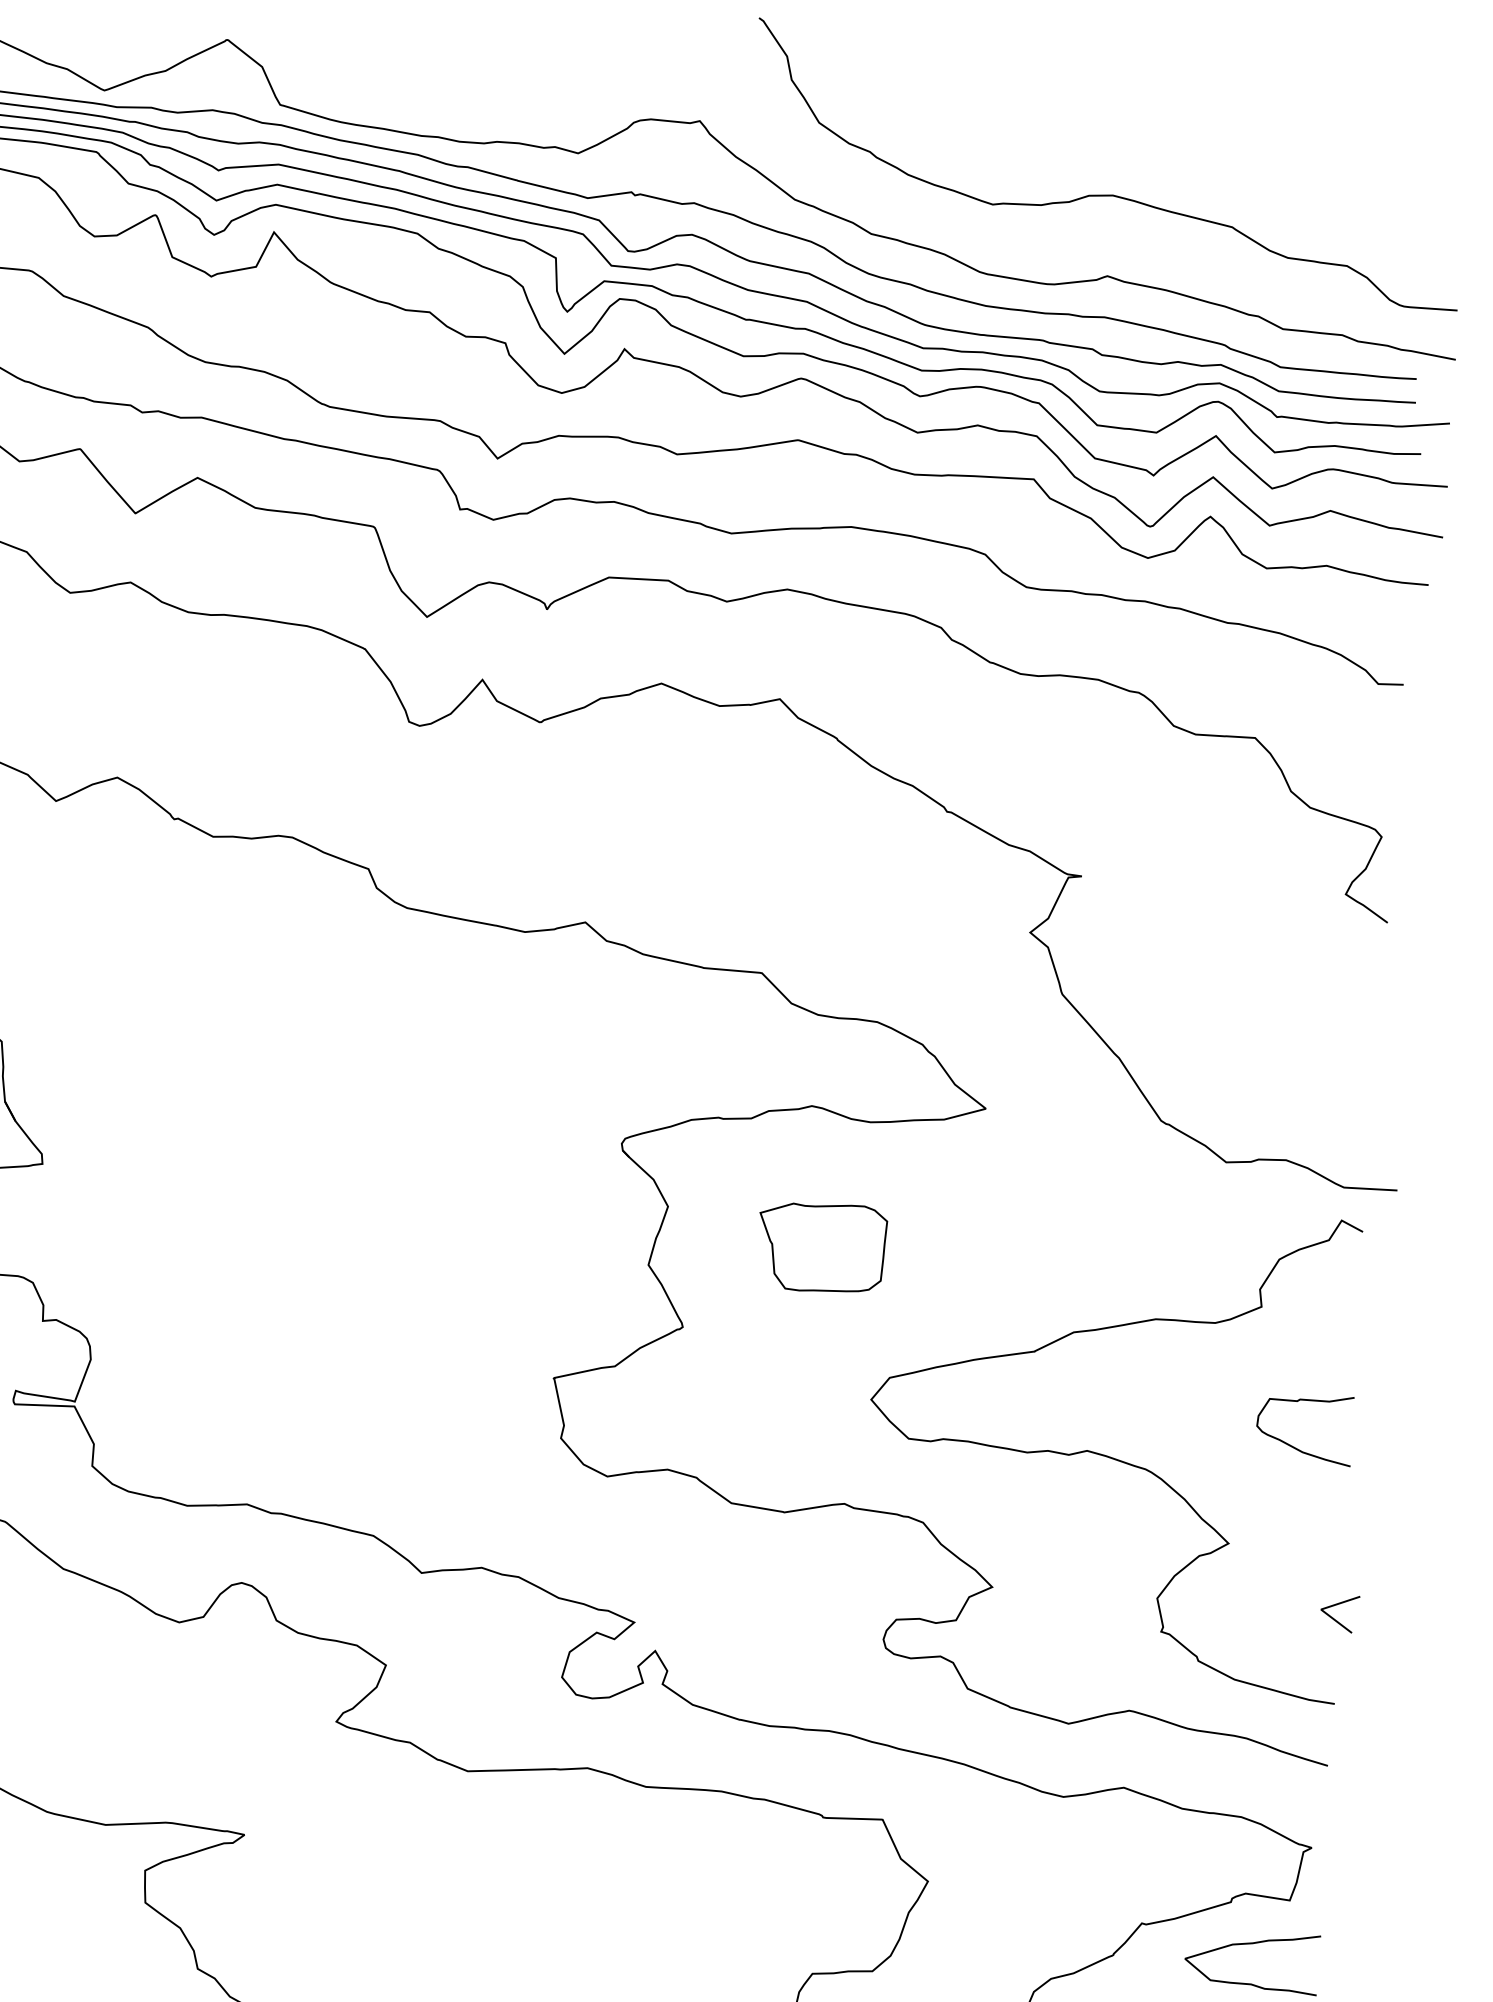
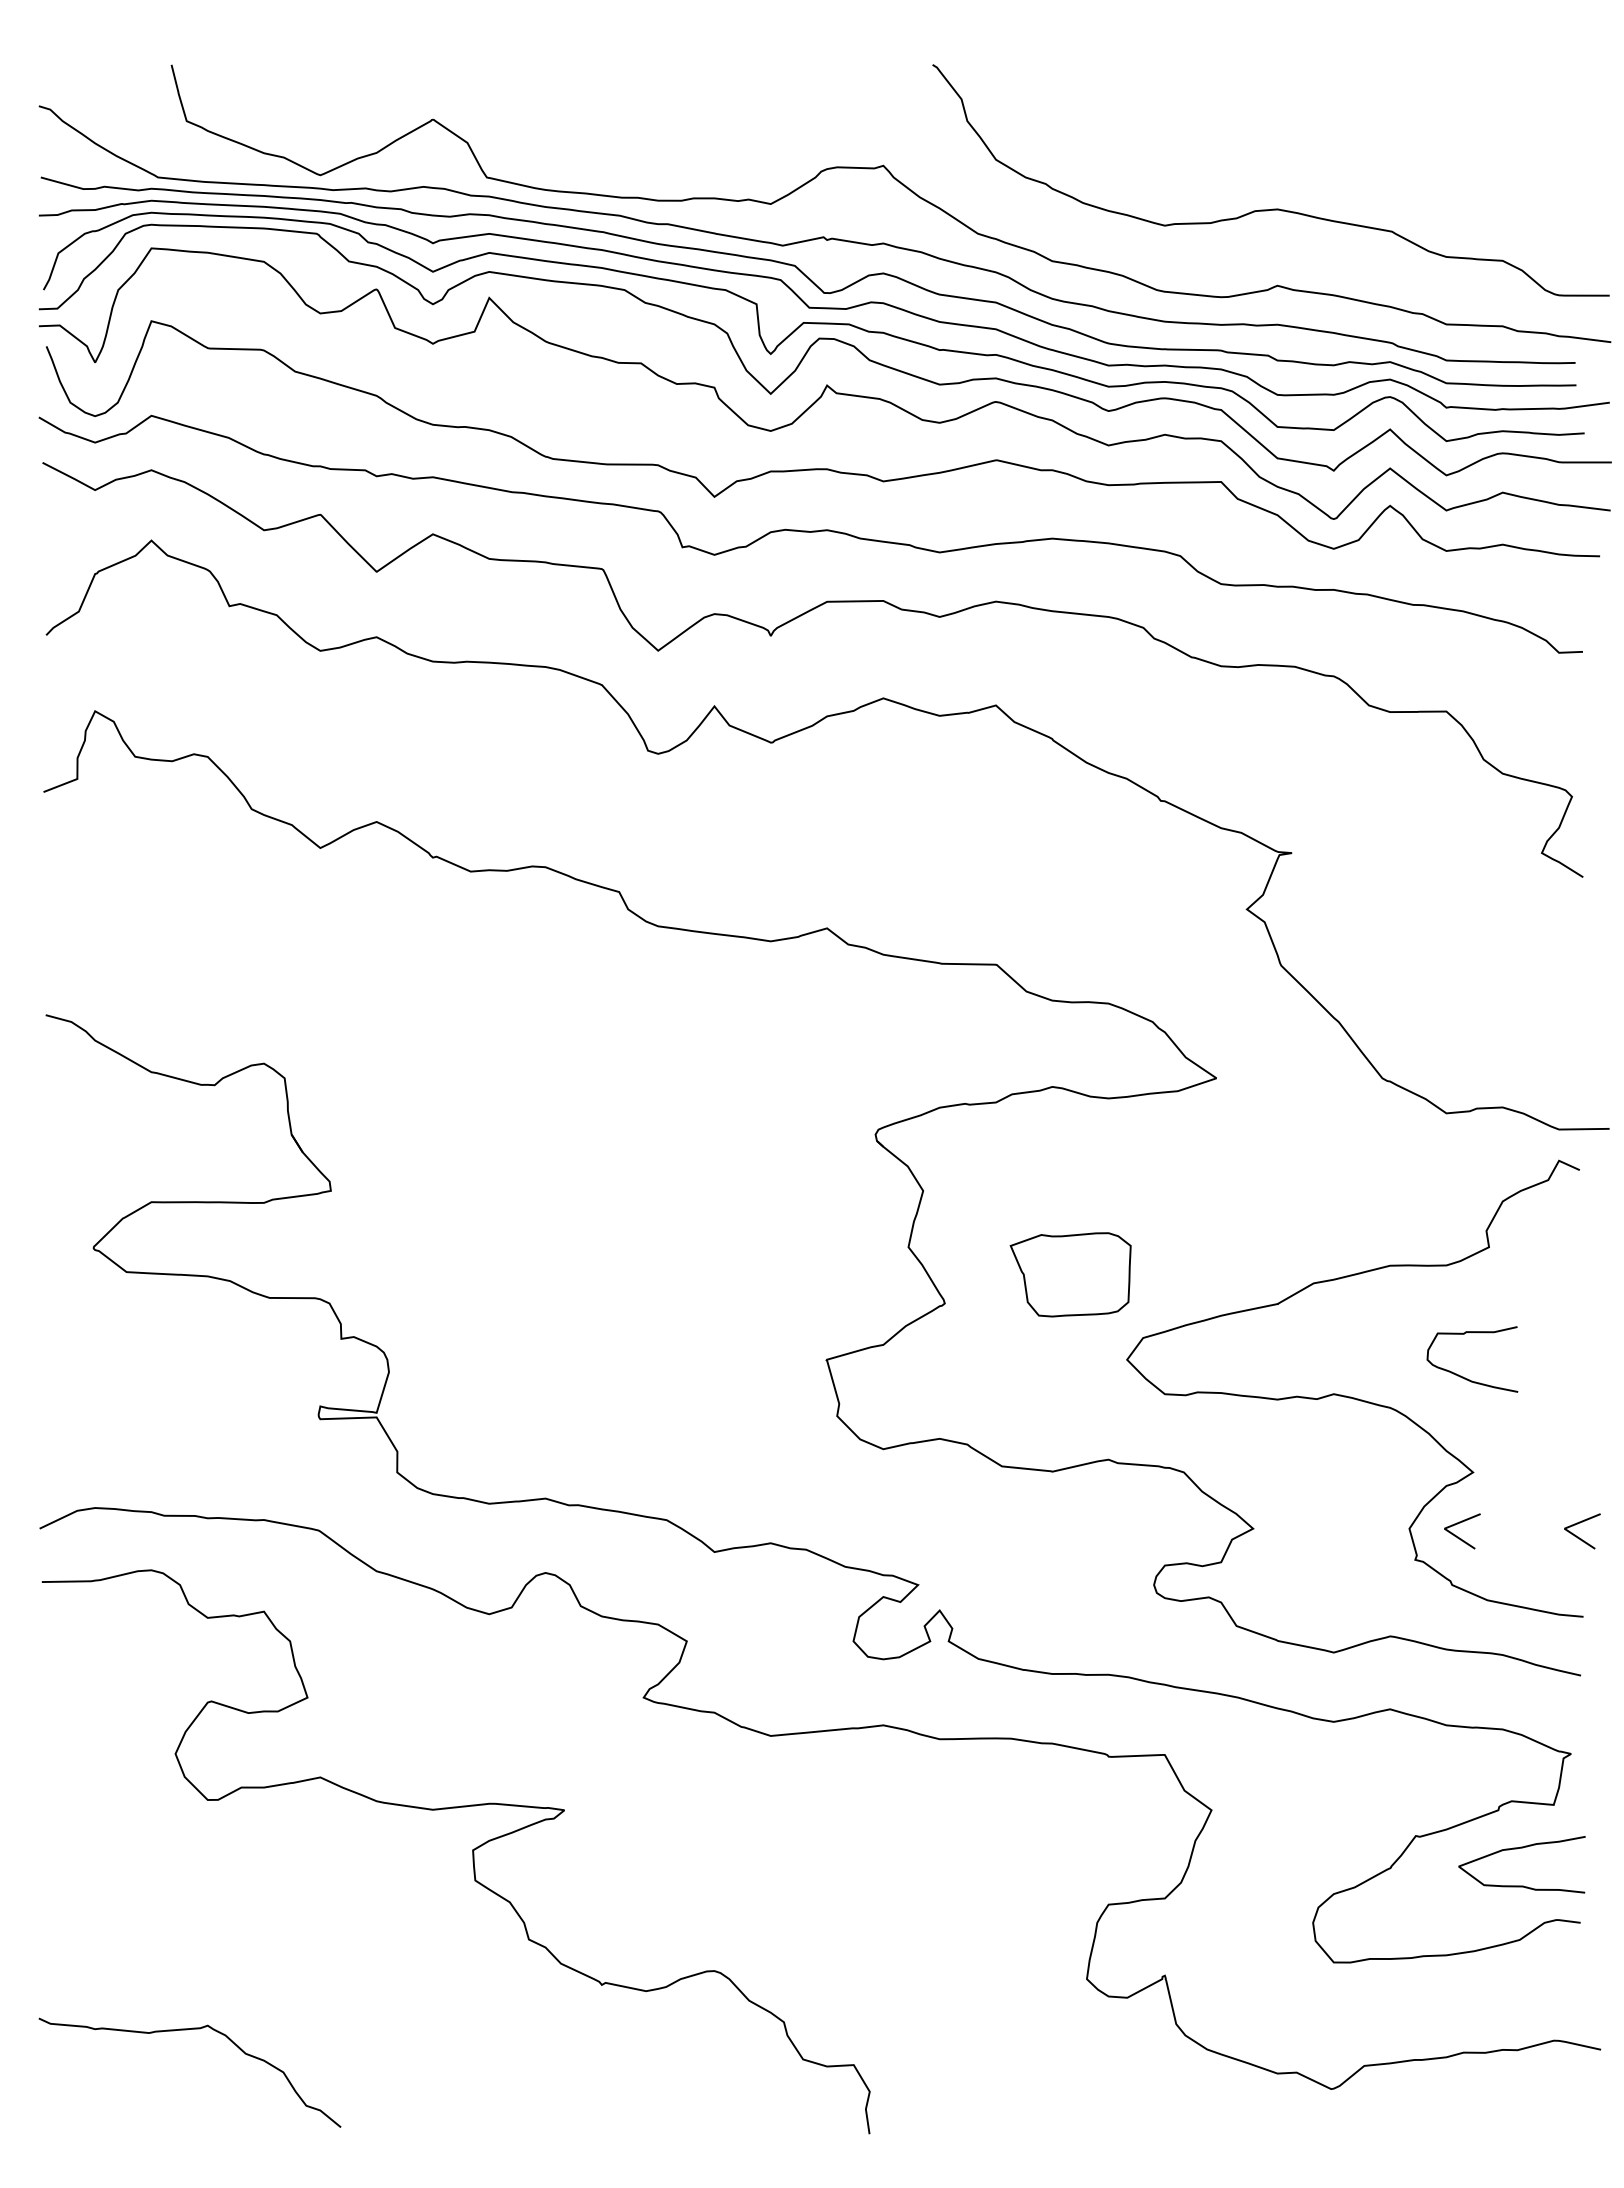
part: (821, 1247) -> (1070, 1274), moved
curve: (1293, 1446) -> (1463, 1376), moved
line: (1208, 1610) -> (1458, 1536), added

